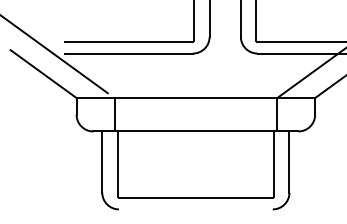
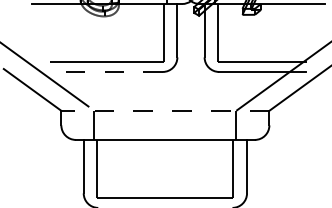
line: (129, 53) -> (107, 71), solid -> dashed
line: (194, 97) -> (164, 110), solid -> dashed

